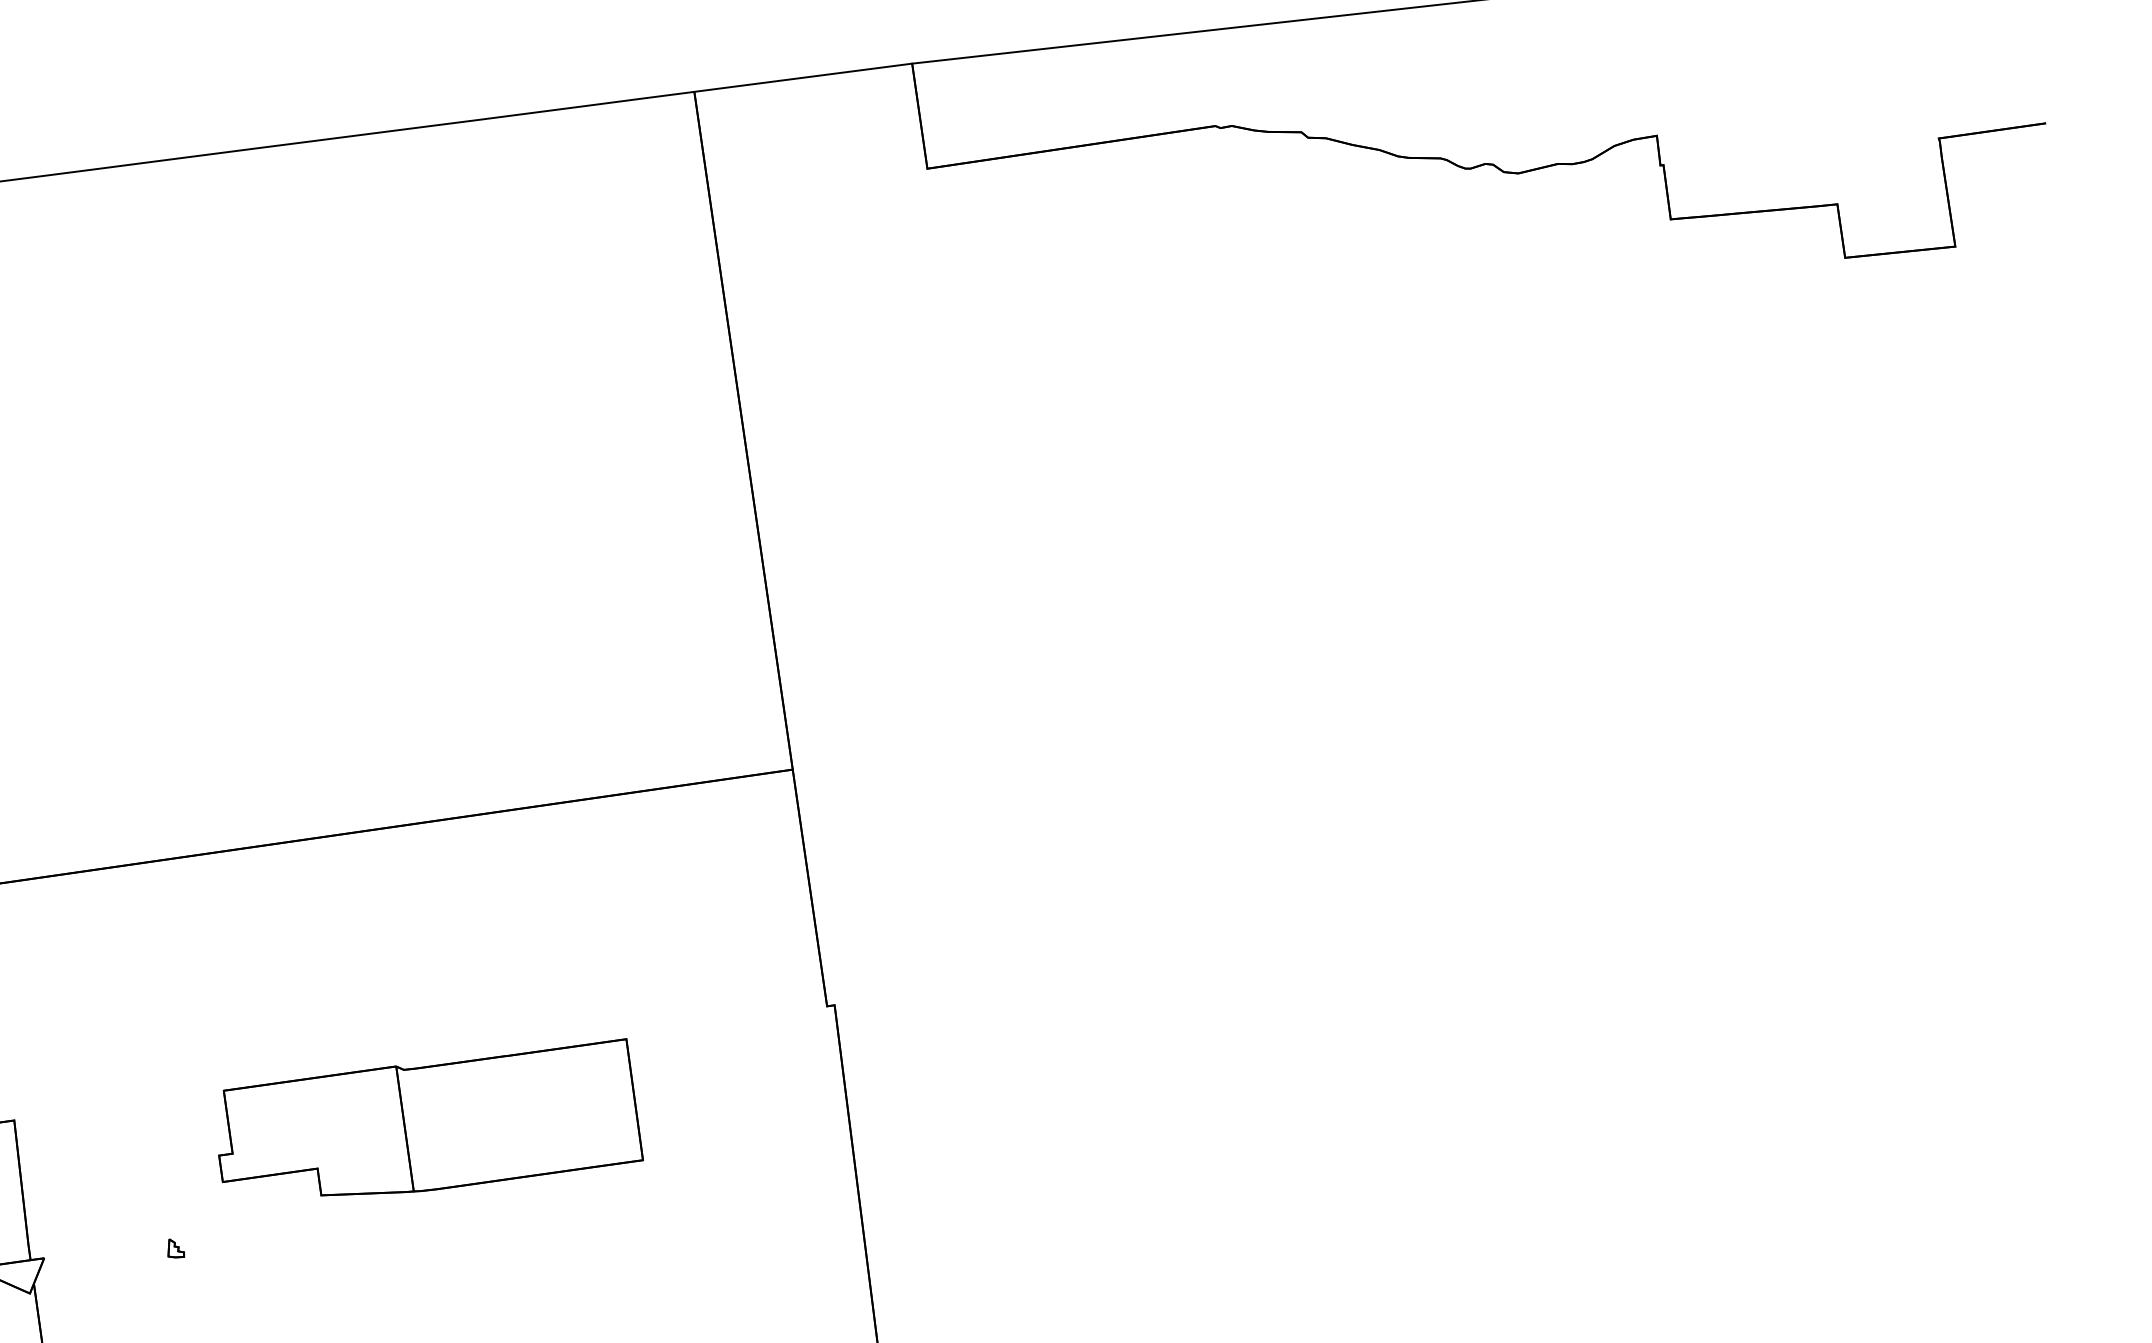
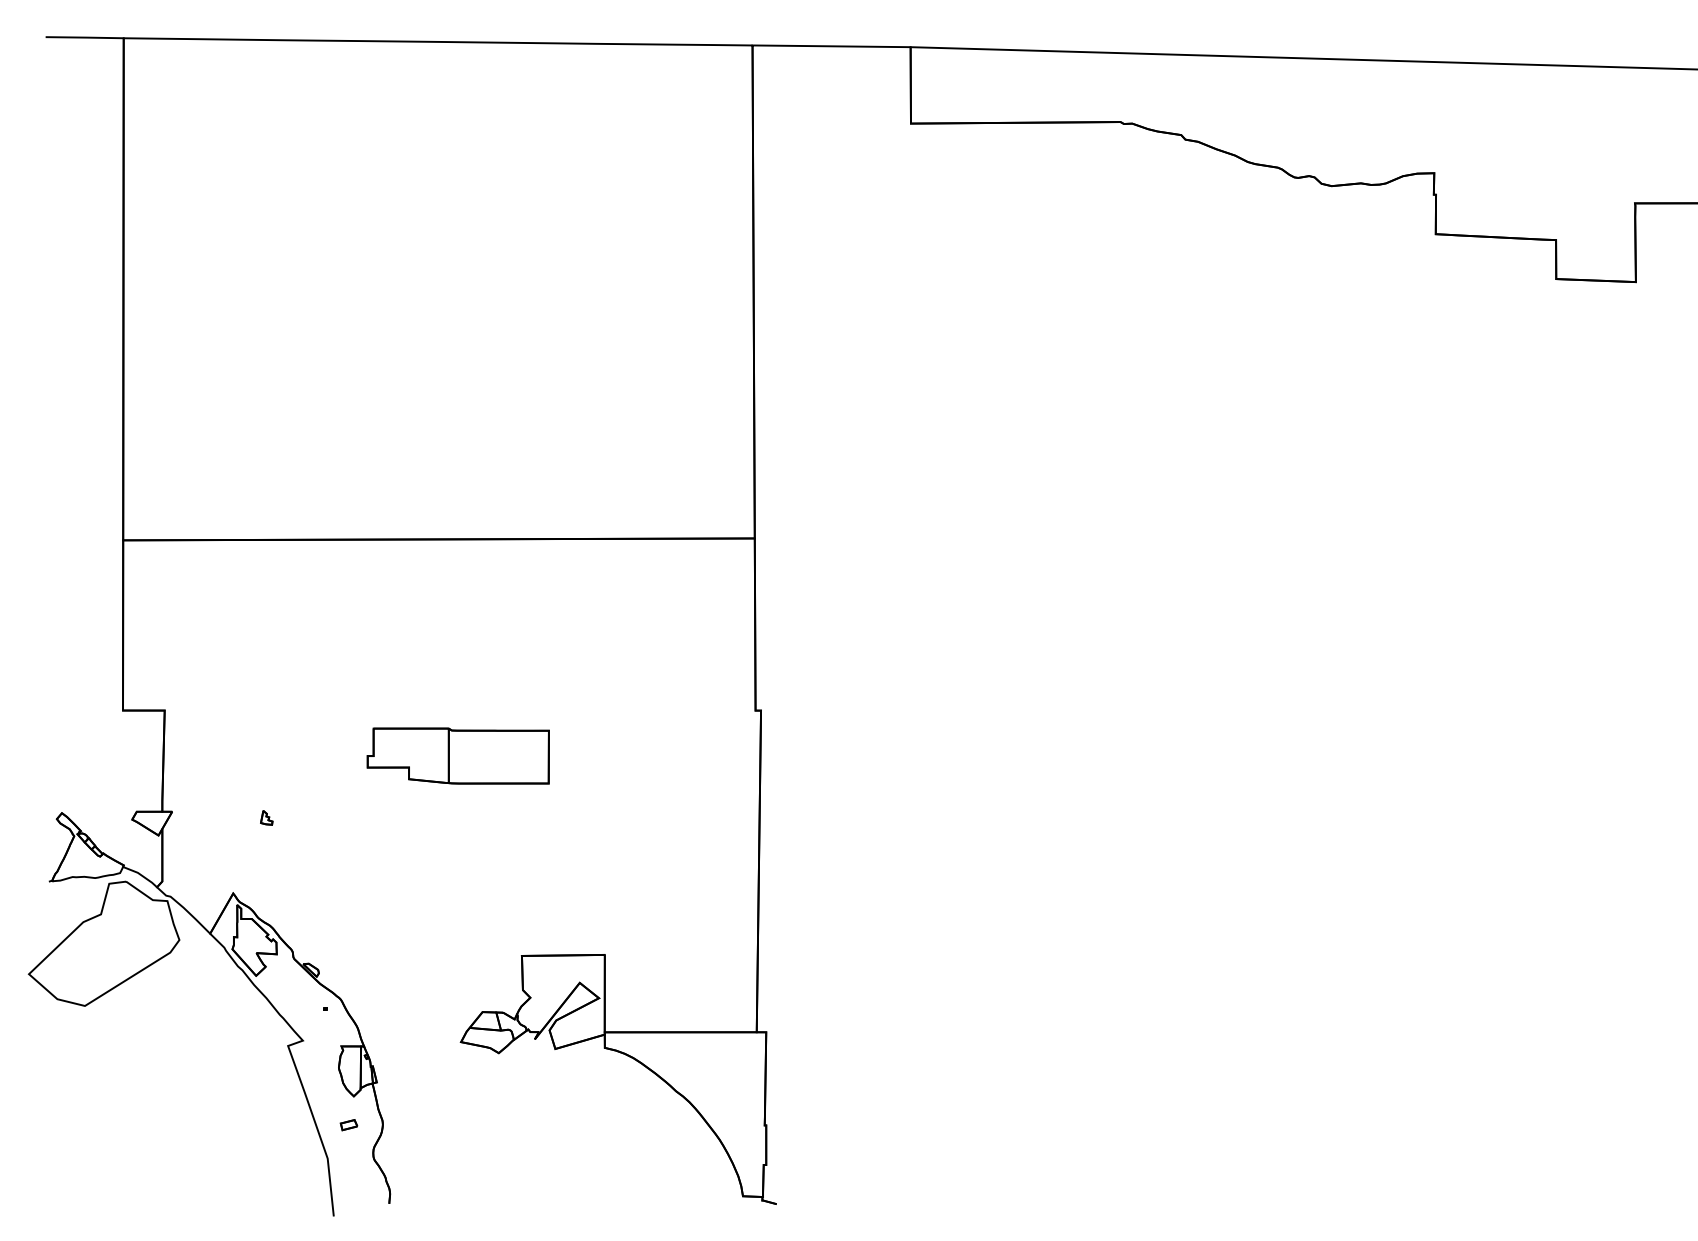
part: (427, 1125) -> (458, 755), size x0.6

